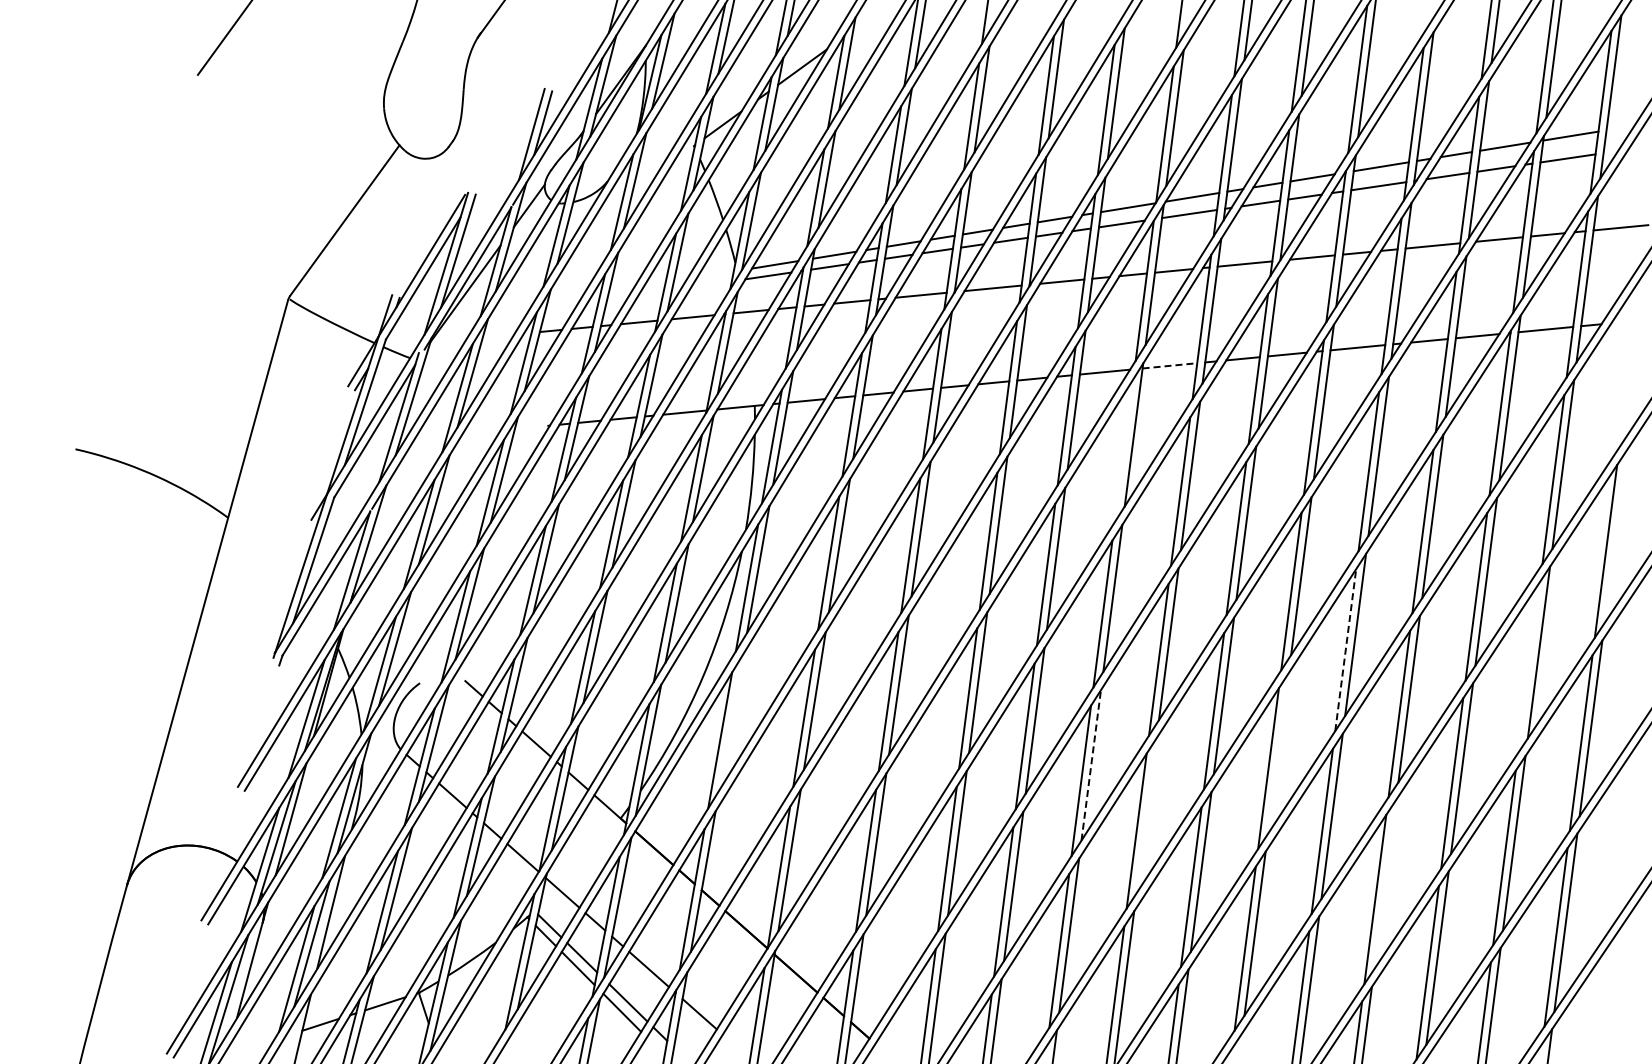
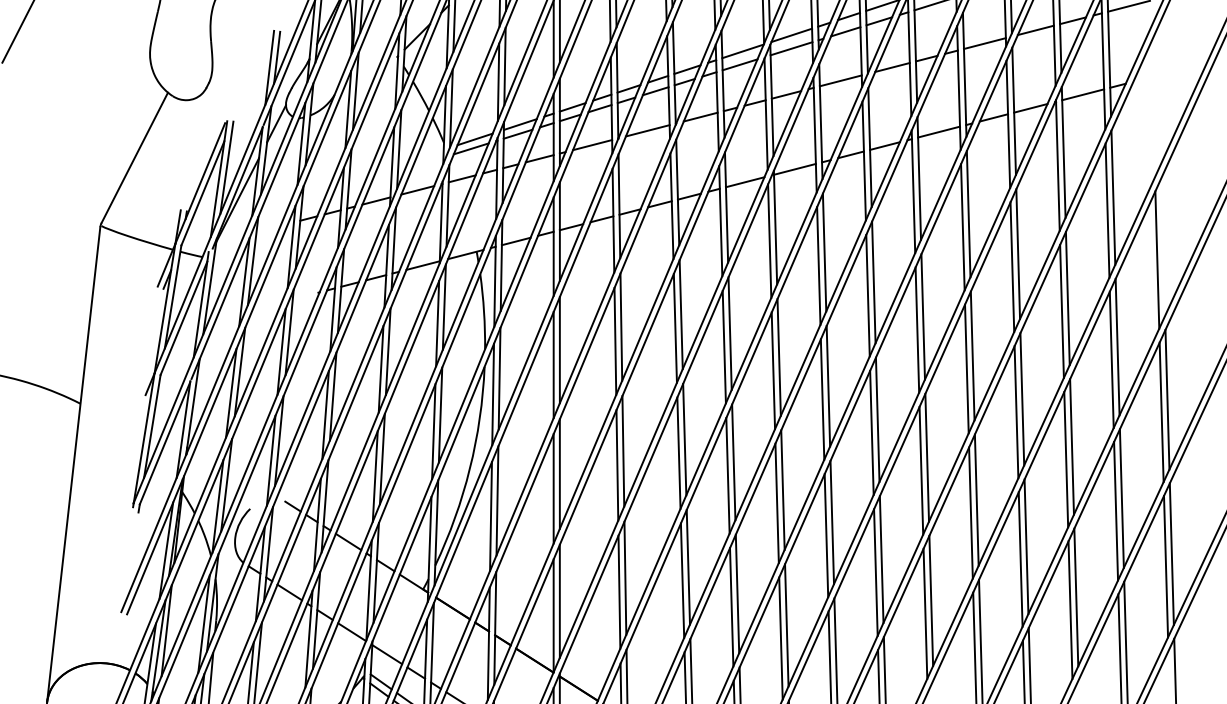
line: (1170, 365) -> (795, 169), dashed -> solid
line: (1123, 450) -> (769, 240), added
line: (1345, 650) -> (966, 369), dashed -> solid
line: (1529, 667) -> (1112, 359), added
line: (731, 722) -> (497, 501), added
line: (1277, 753) -> (926, 457), added
line: (1091, 765) -> (783, 490), dashed -> solid
line: (1146, 815) -> (832, 522), added
line: (1385, 884) -> (1026, 546), added

